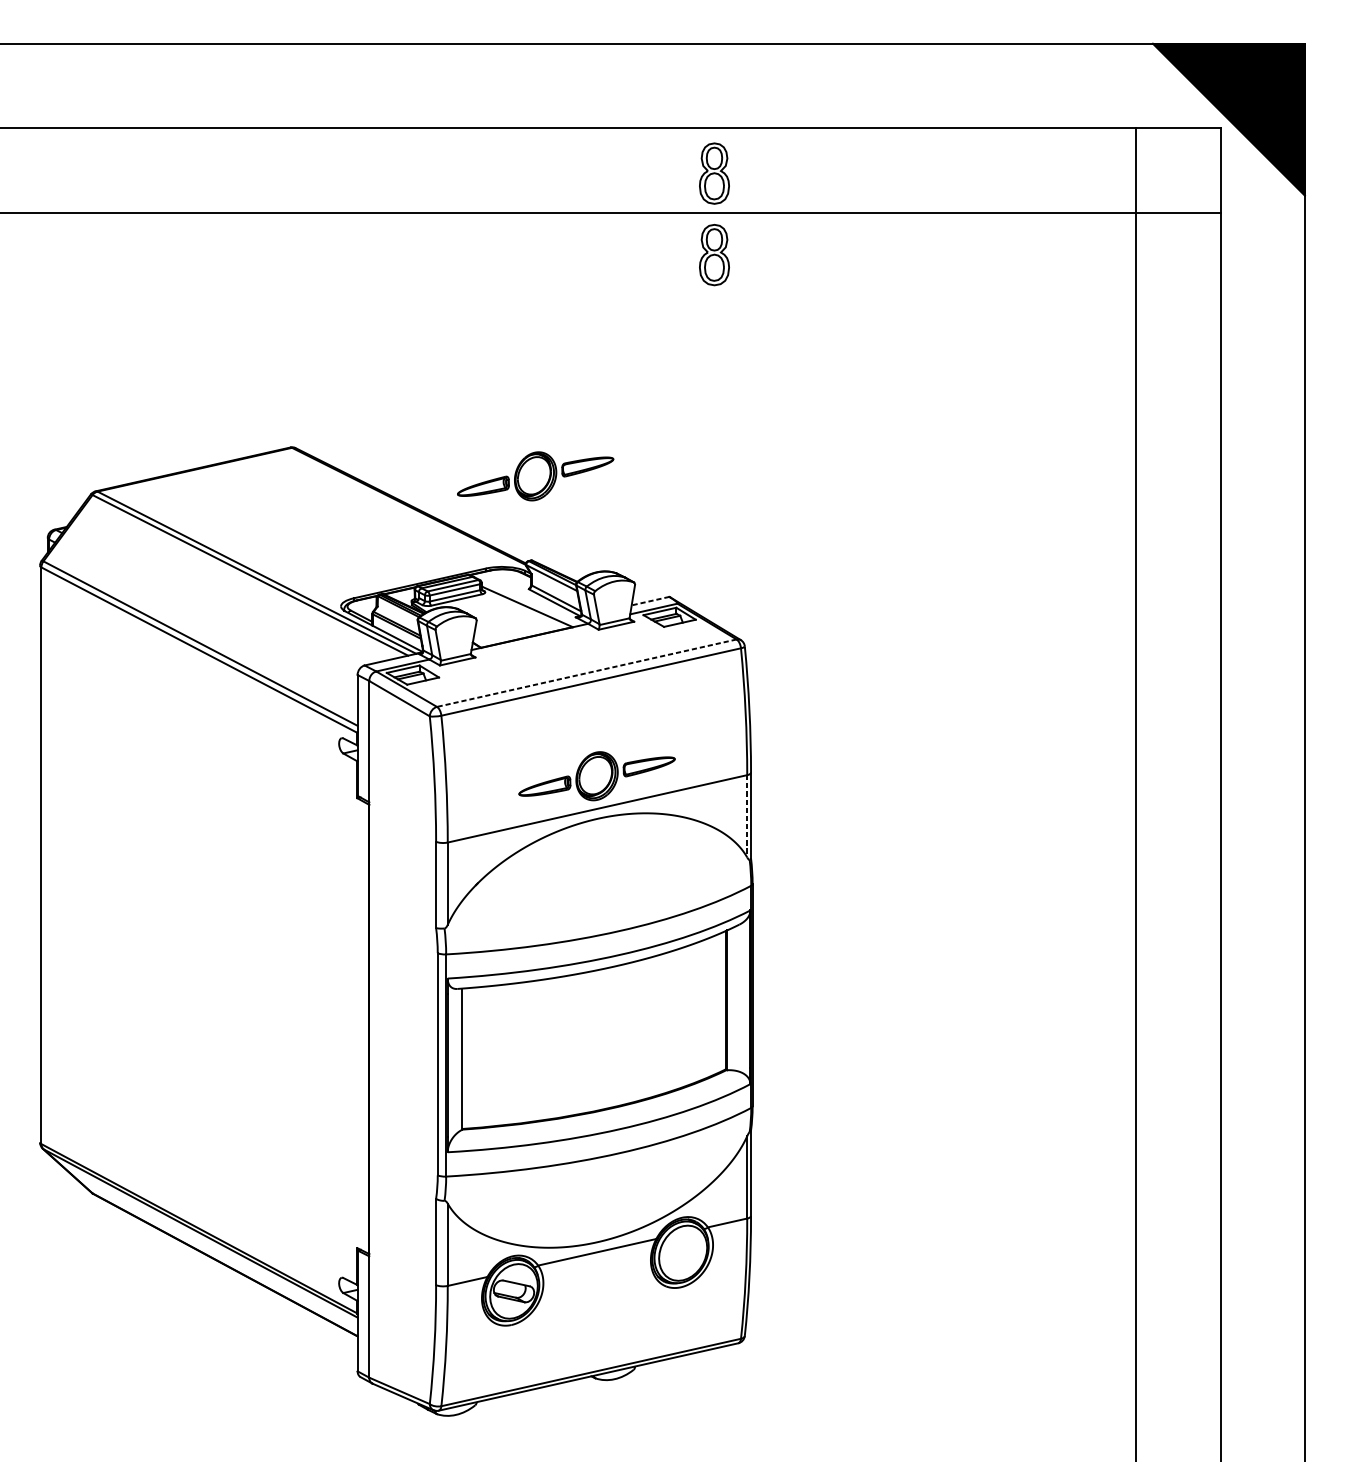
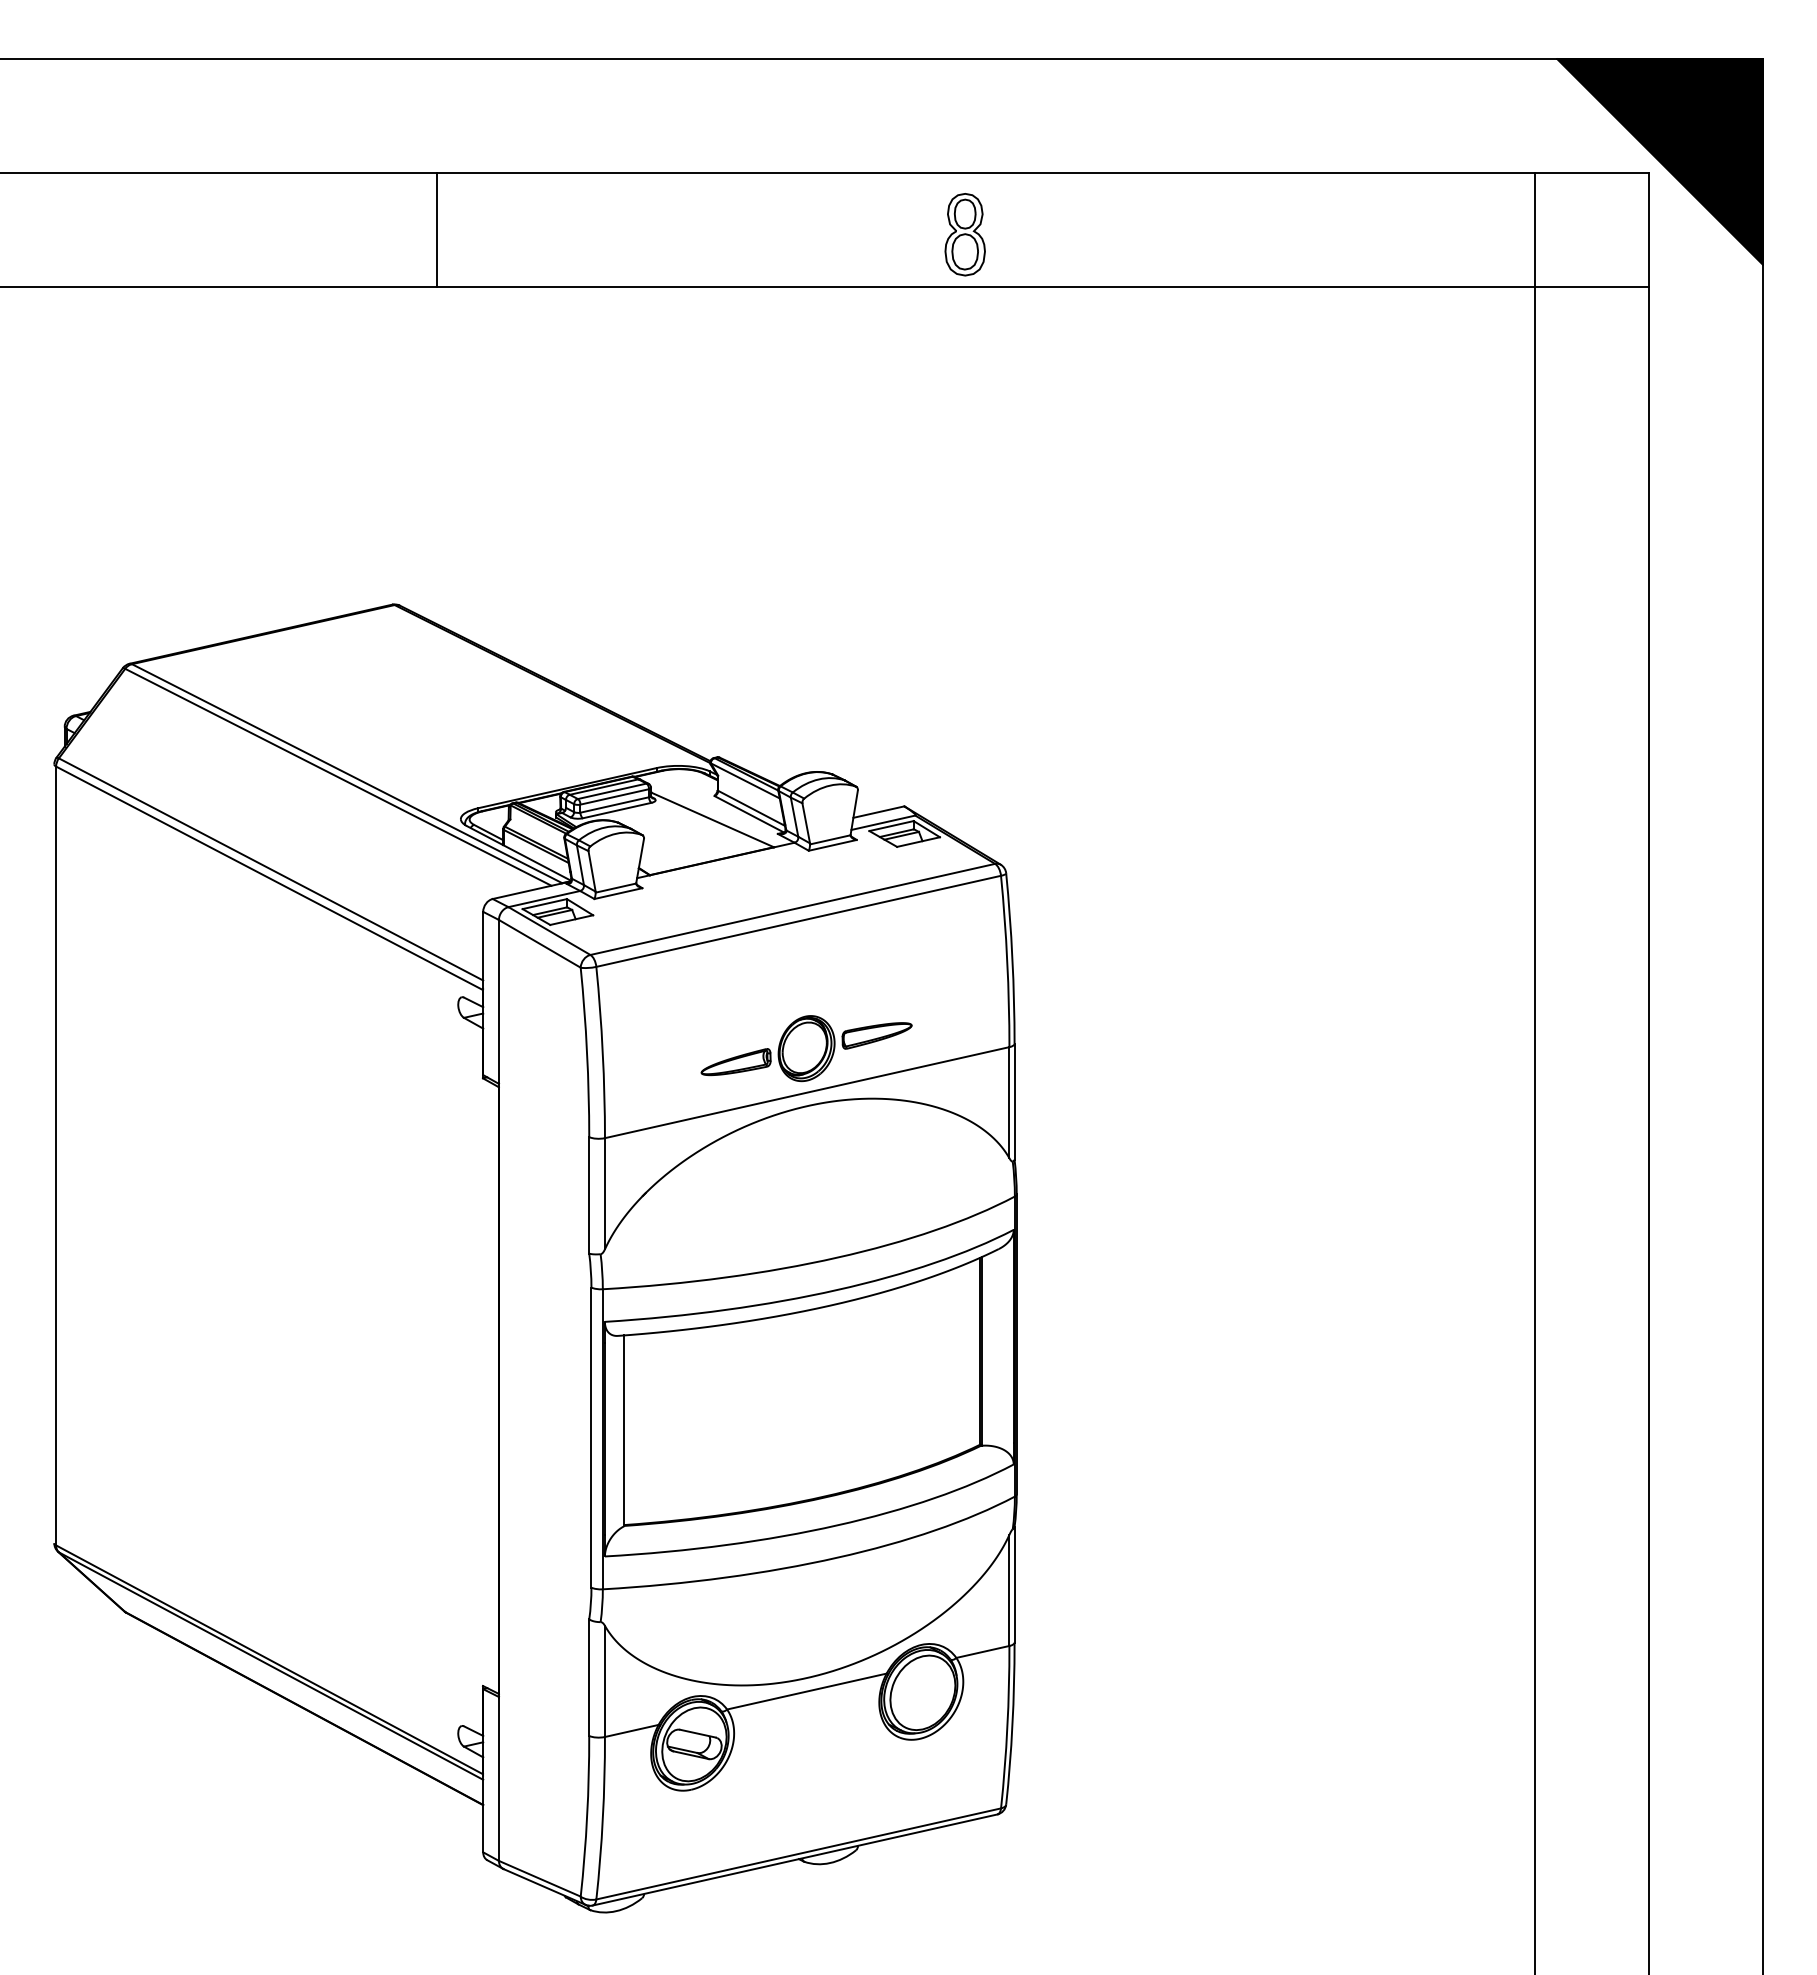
line: (323, 170) -> (436, 230), added
part: (713, 254) -> (964, 344), removed
part: (535, 476) -> (723, 643), removed
line: (650, 601) -> (878, 812), dashed -> solid
line: (586, 673) -> (792, 909), dashed -> solid
line: (747, 816) -> (1009, 1102), dashed -> solid

